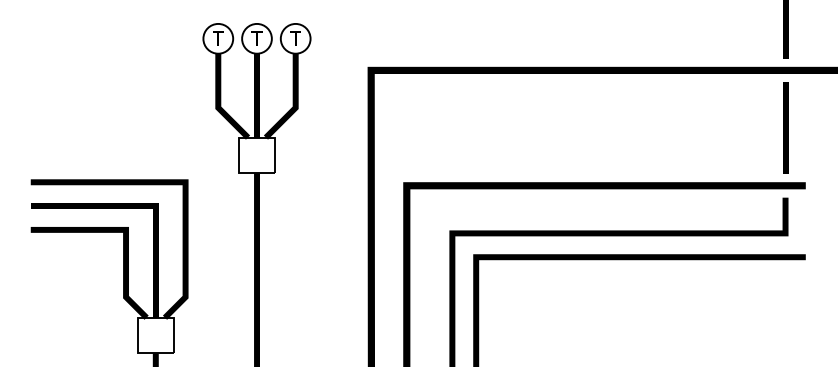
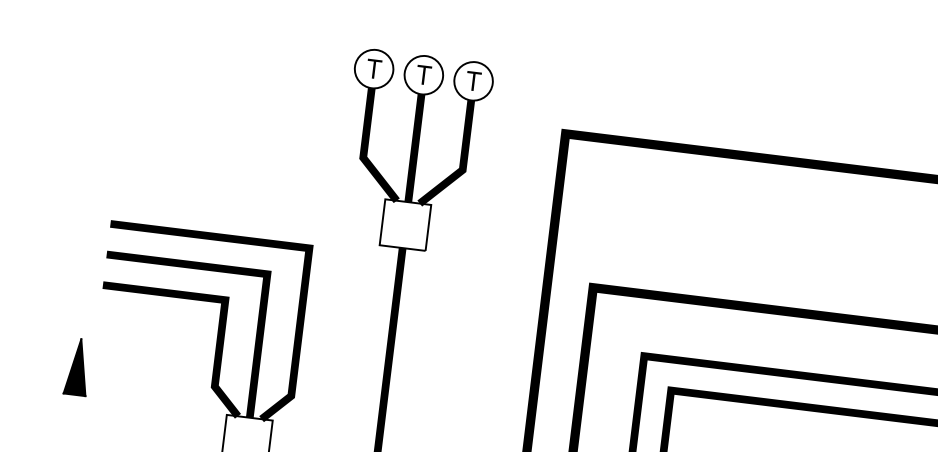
part: (19, 294) -> (78, 366), added

